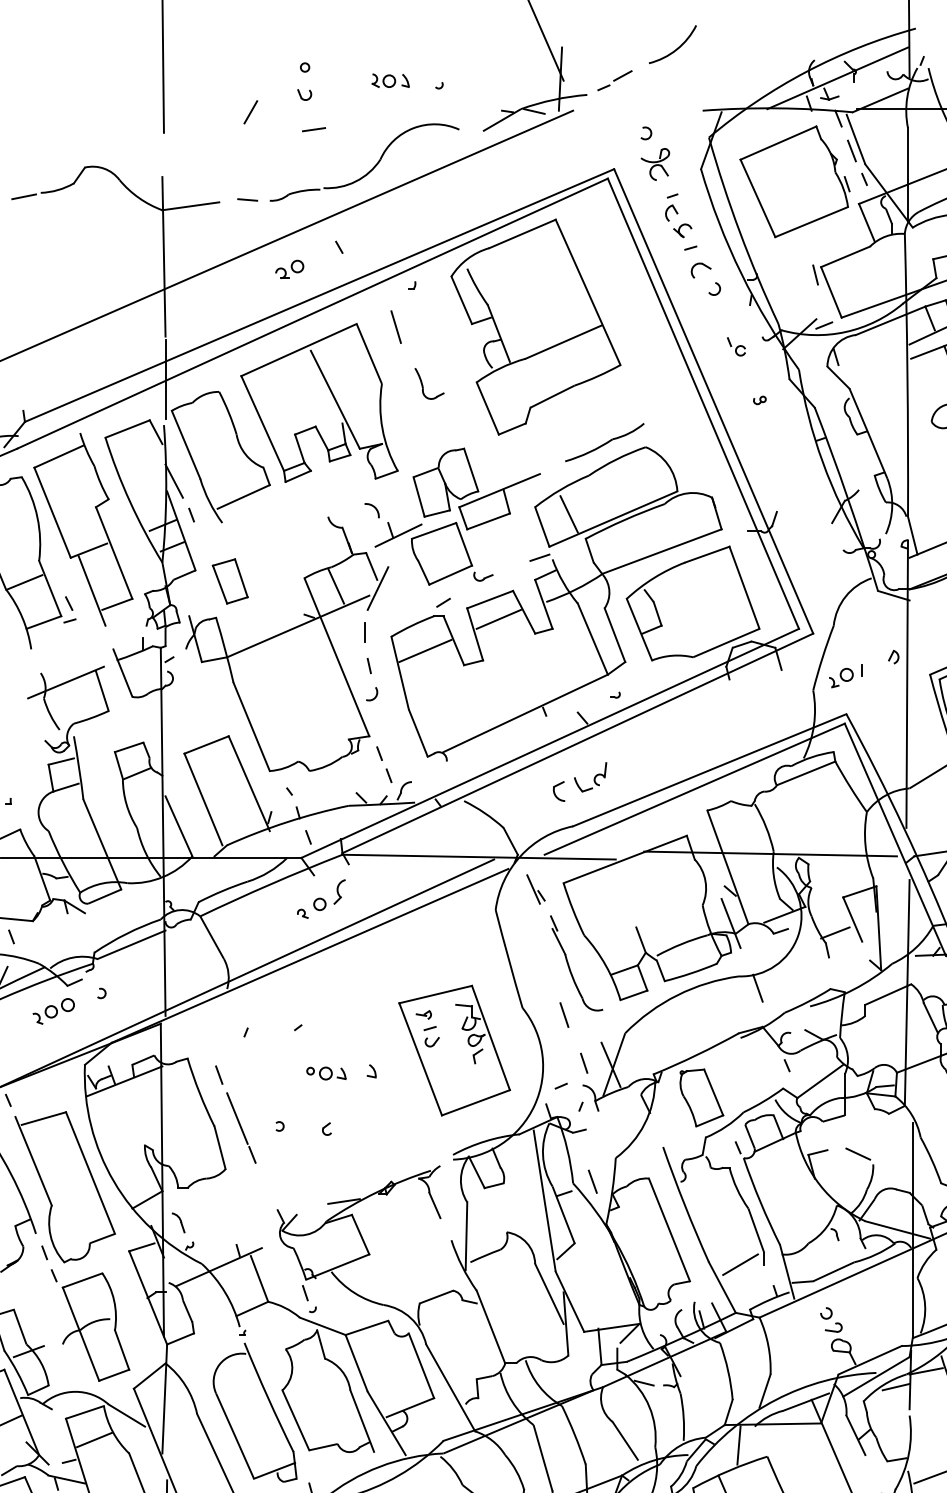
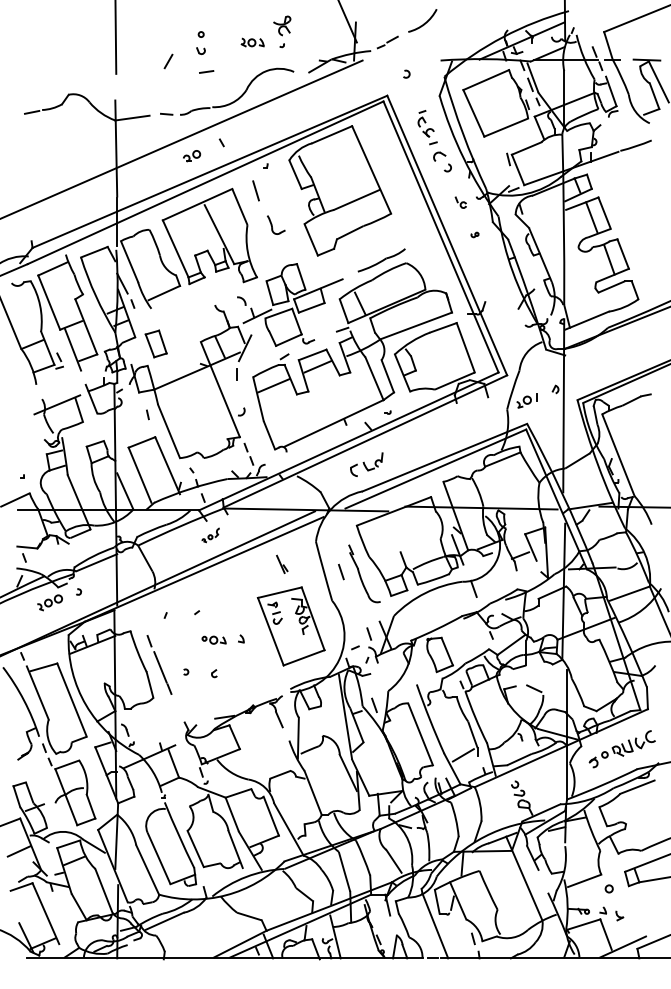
part: (655, 163) -> (282, 25), moved
line: (368, 665) -> (147, 414), moved
part: (536, 887) -> (282, 563), moved
part: (320, 899) -> (210, 535), size x0.6
line: (564, 1014) -> (341, 571), moved

